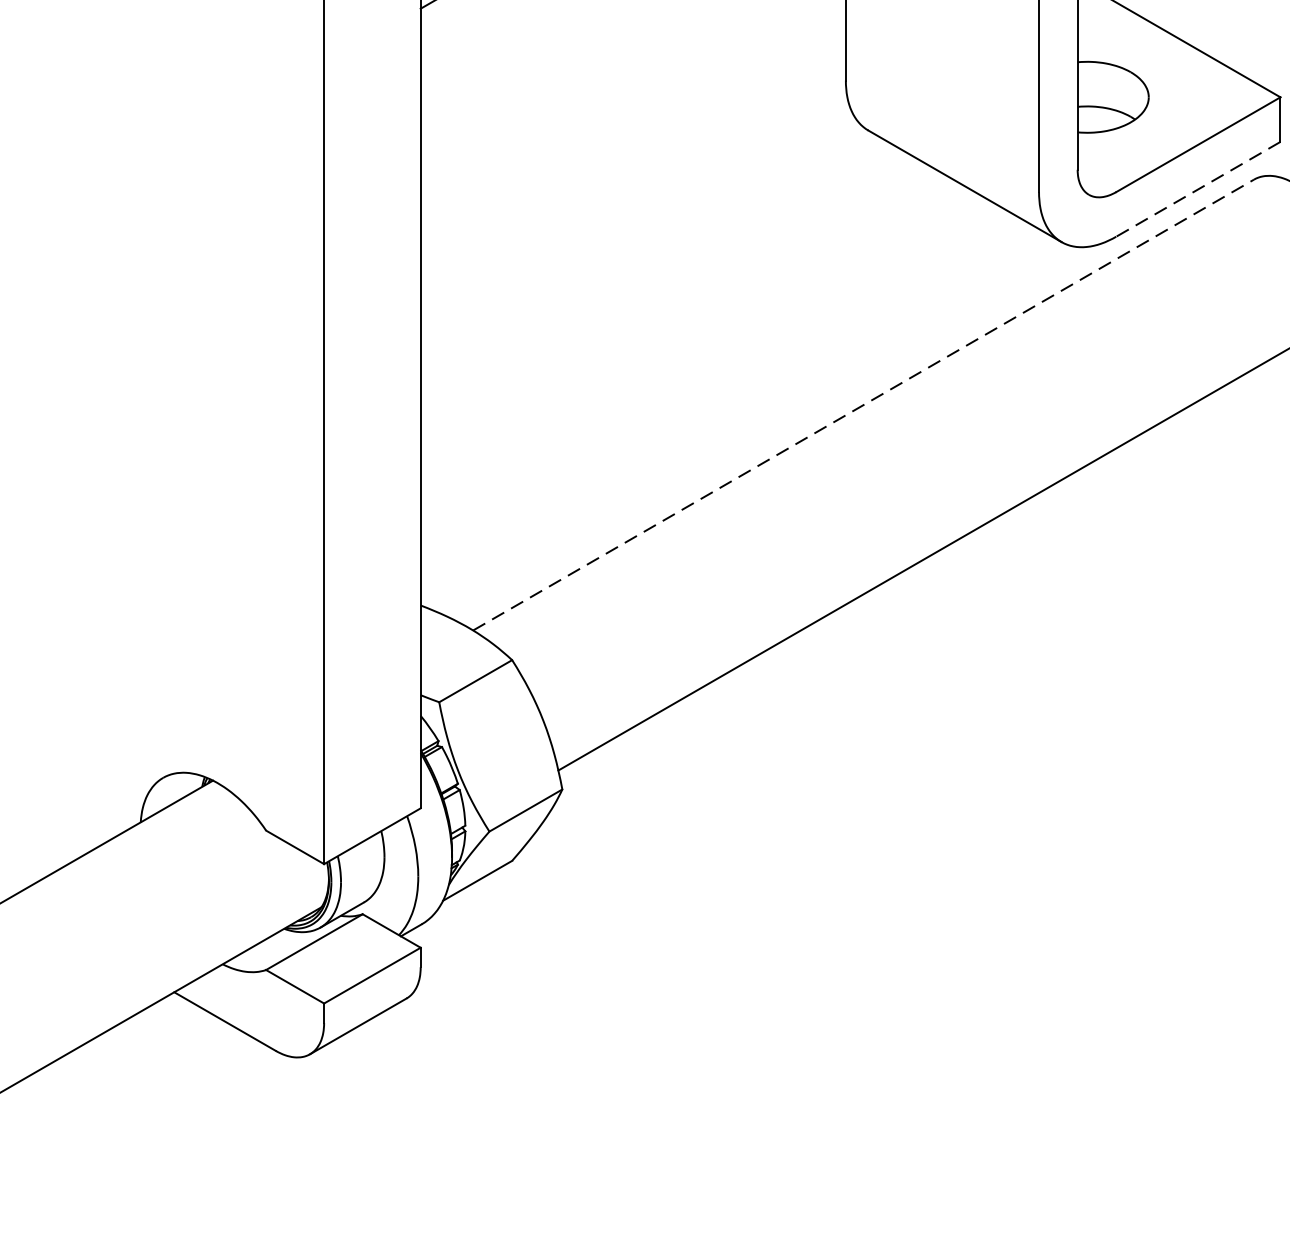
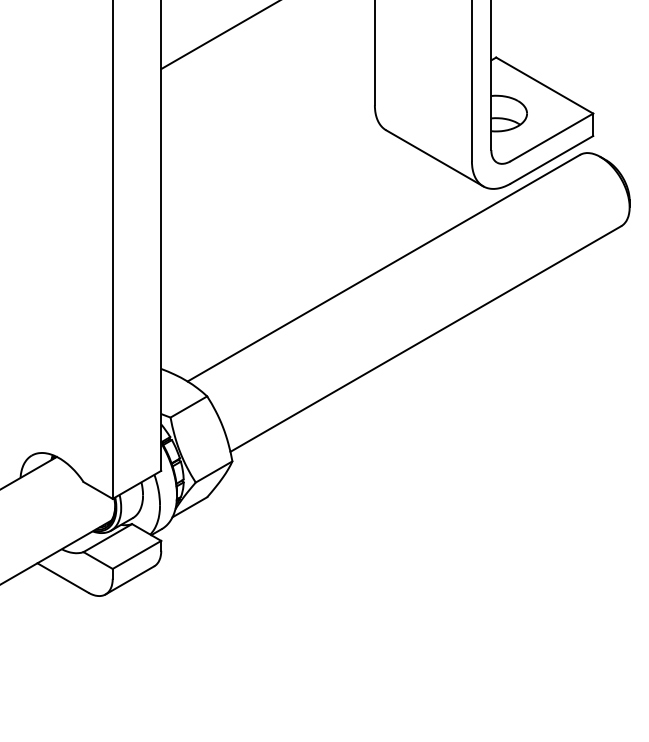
line: (1199, 188) -> (552, 159), dashed -> solid
line: (863, 405) -> (383, 268), dashed -> solid

